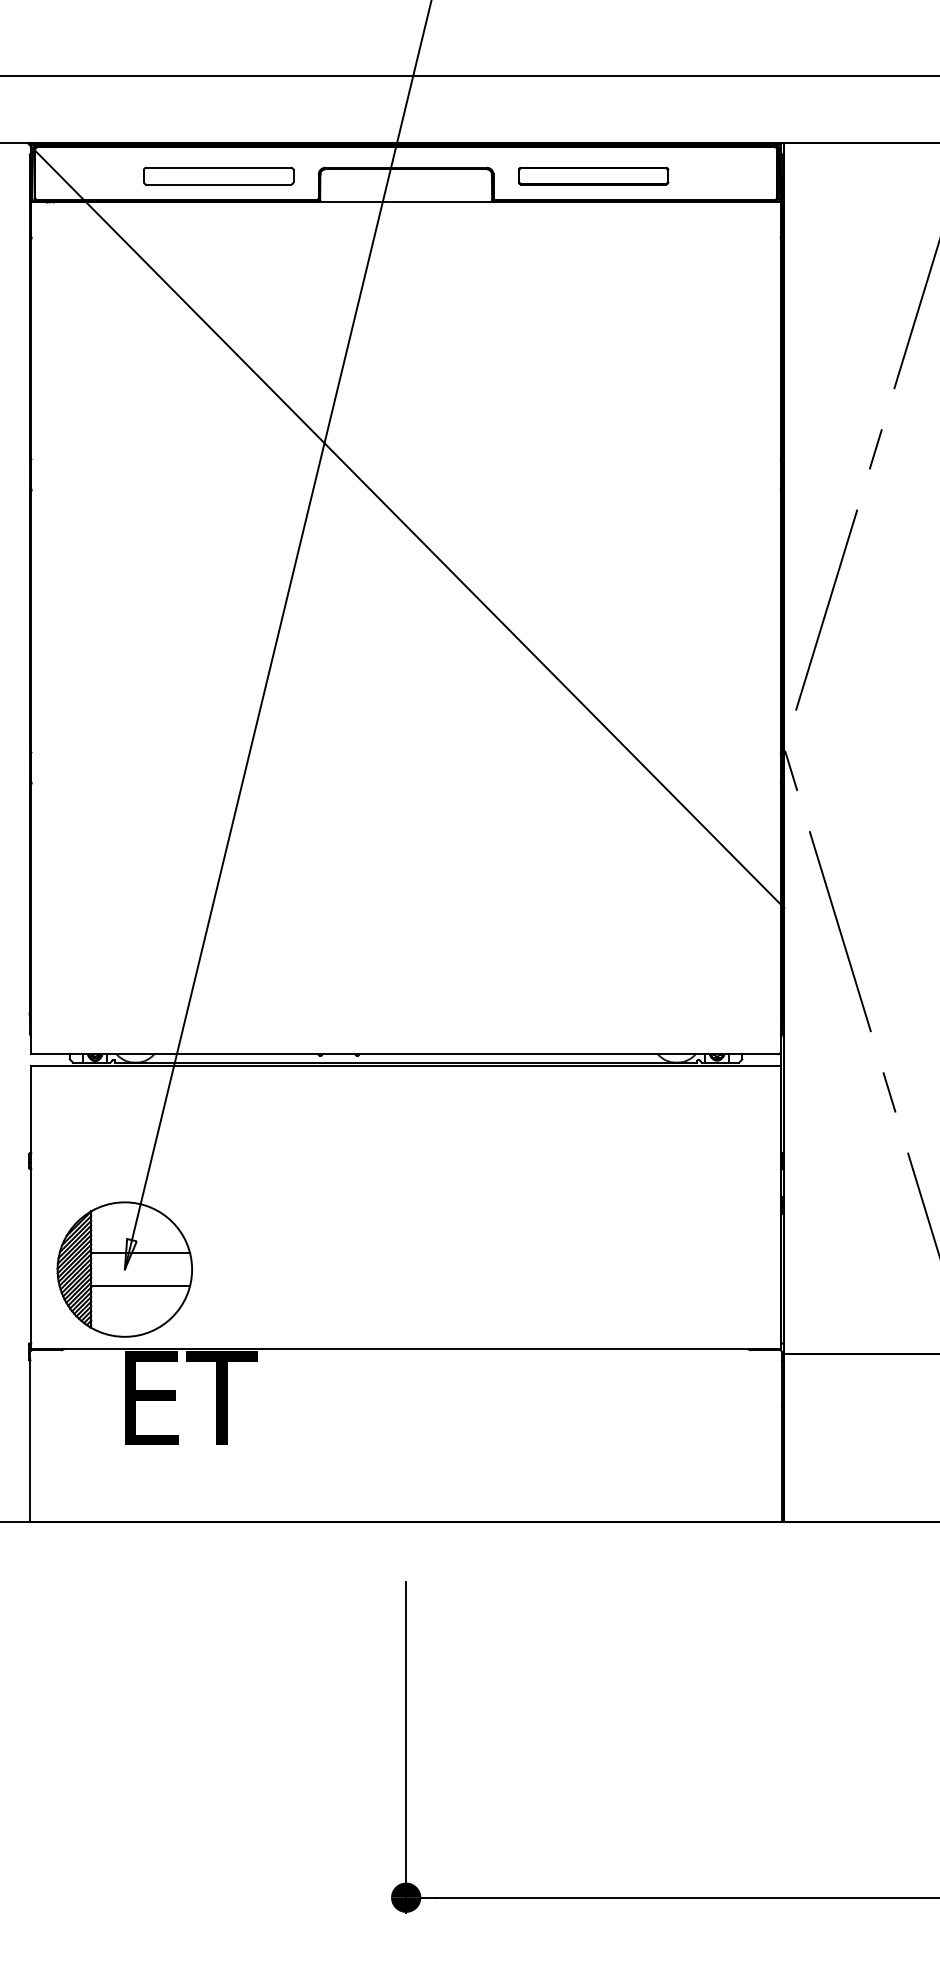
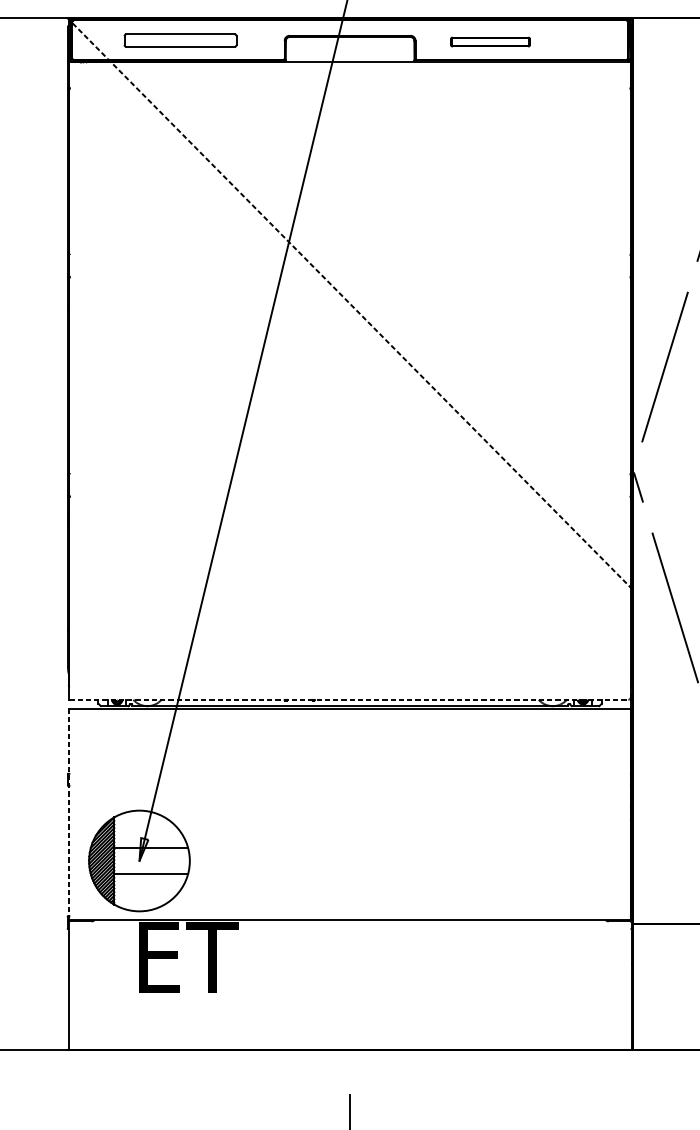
part: (218, 175) -> (180, 40), moved
part: (593, 175) -> (490, 41), size x0.7
line: (406, 525) -> (350, 303), solid -> dashed
line: (406, 1054) -> (350, 699), solid -> dashed
line: (31, 1206) -> (69, 813), solid -> dashed

